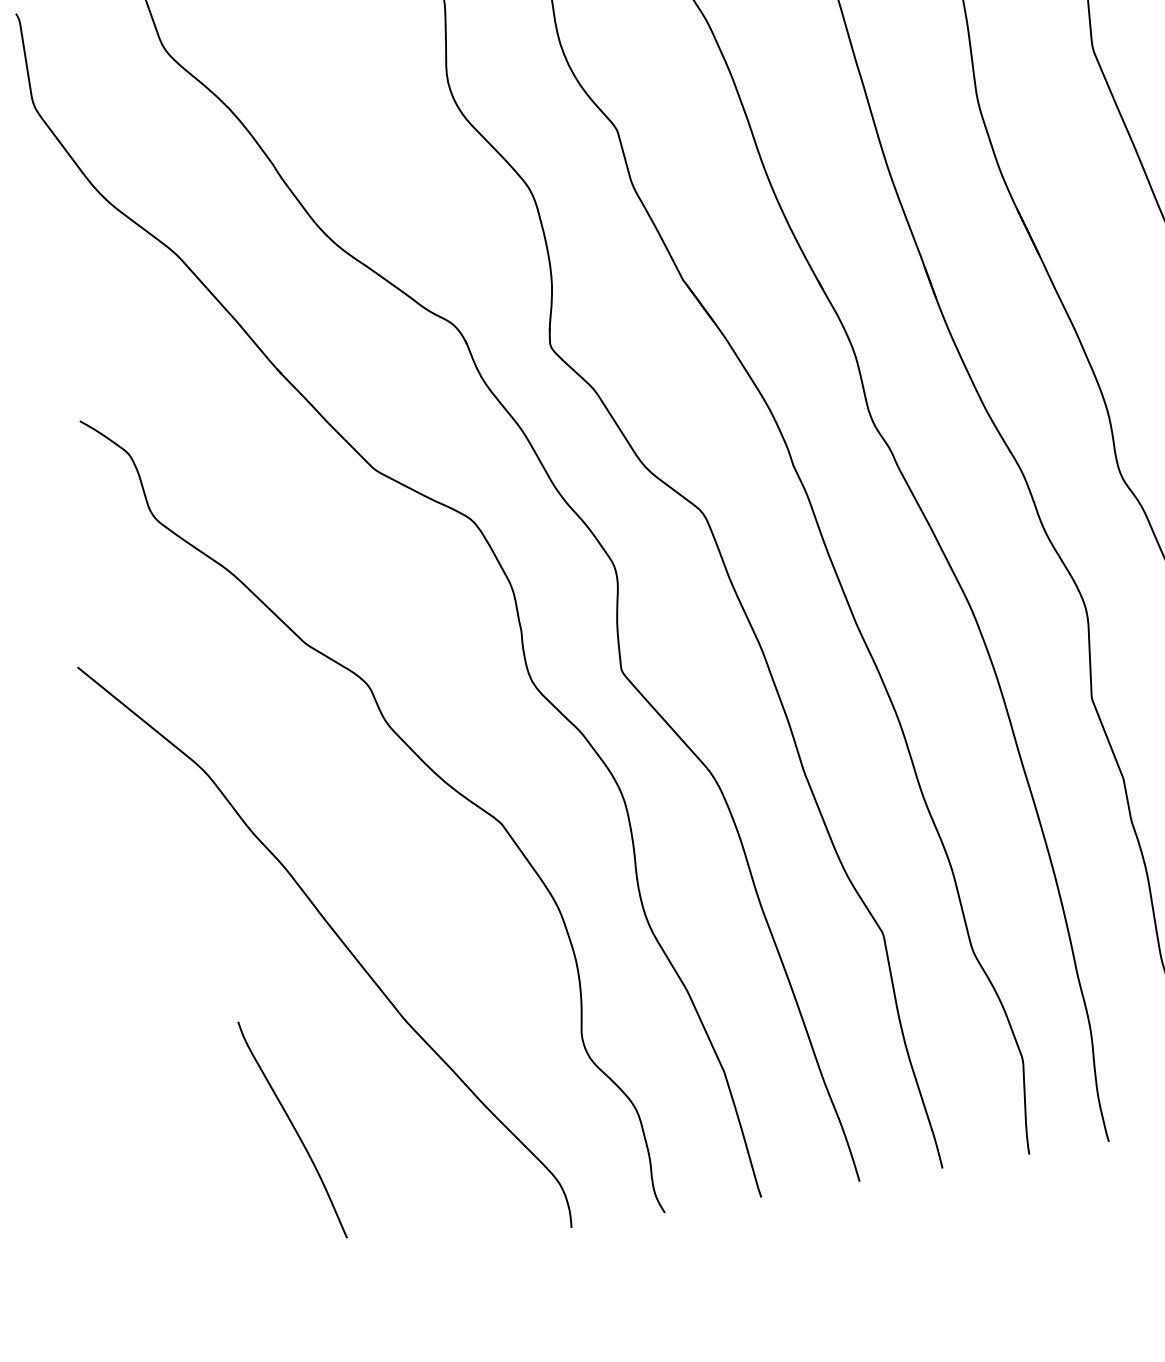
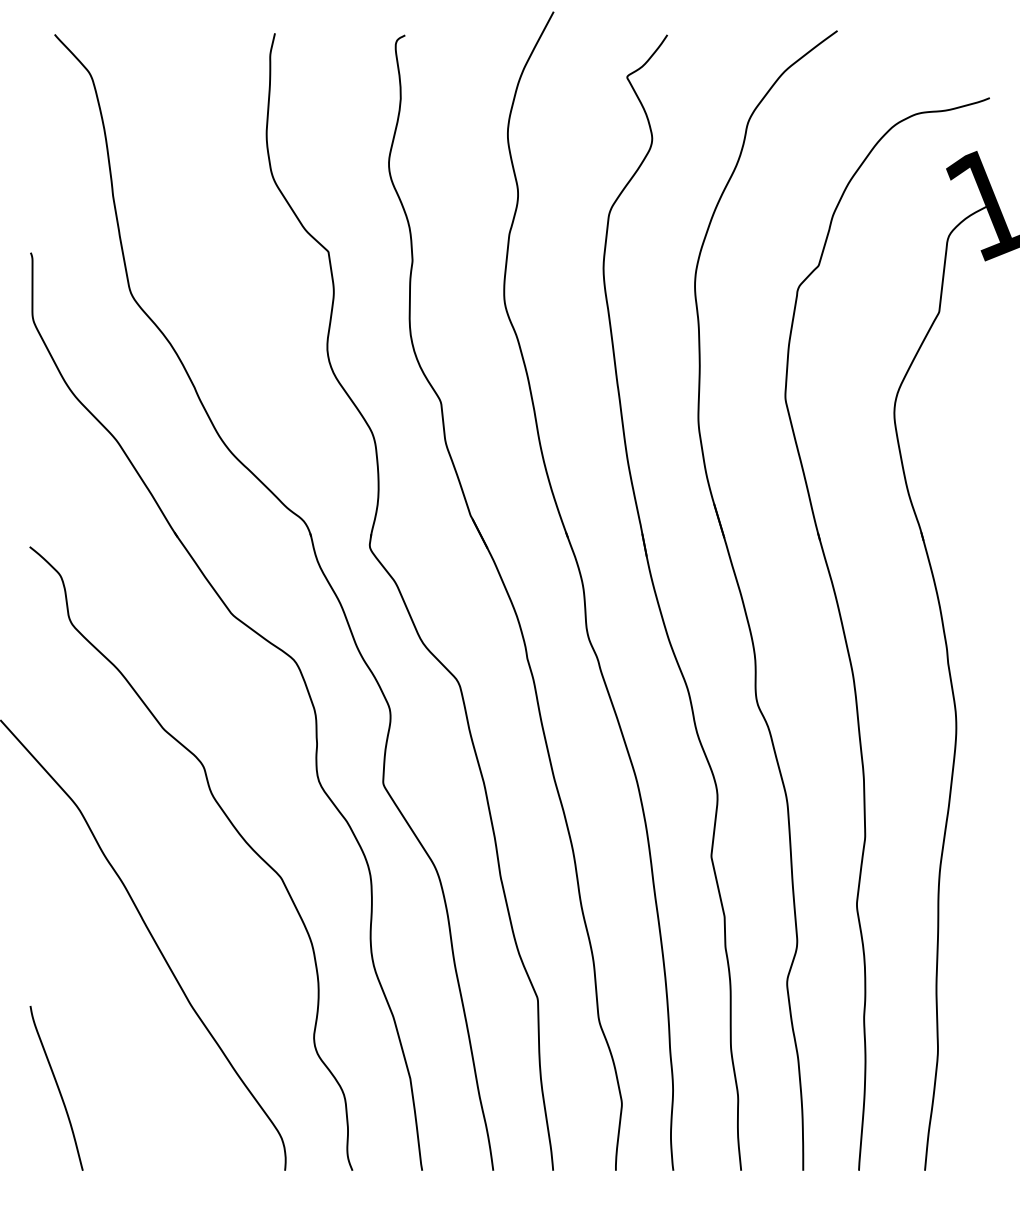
curve: (293, 1130) -> (57, 1088), moved

